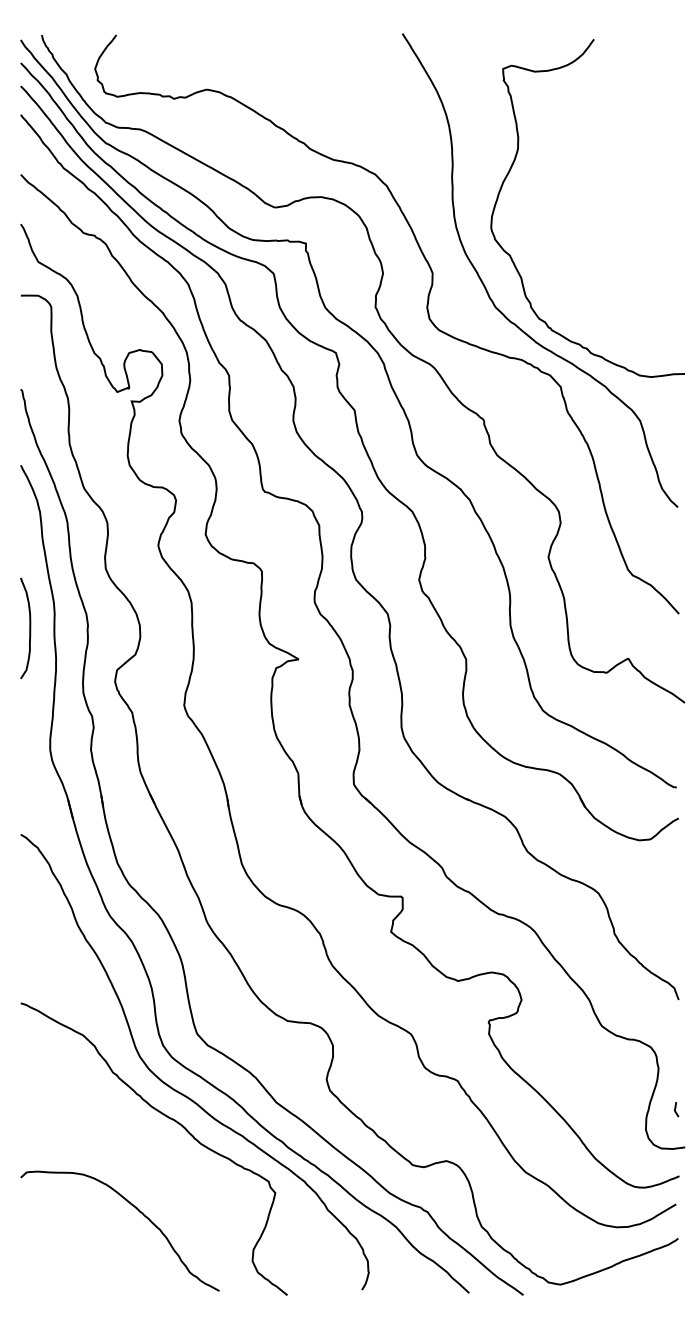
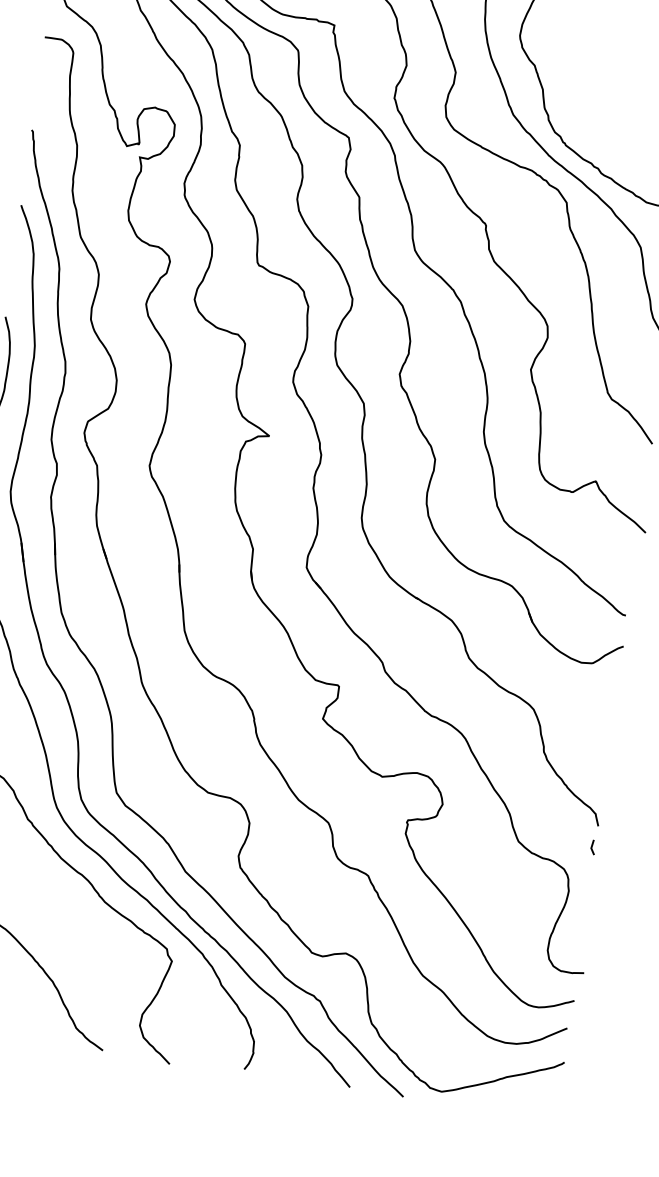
line: (676, 1108) -> (593, 846), moved

